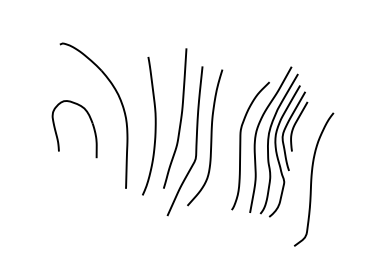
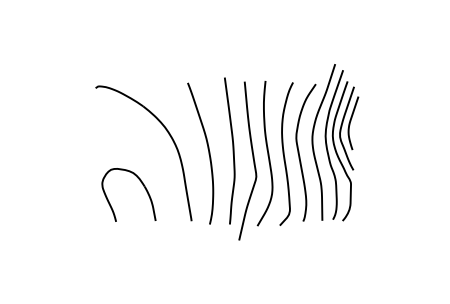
curve: (180, 118) -> (232, 150), moved
part: (90, 122) -> (142, 185), moved
curve: (312, 178) -> (284, 153), moved

